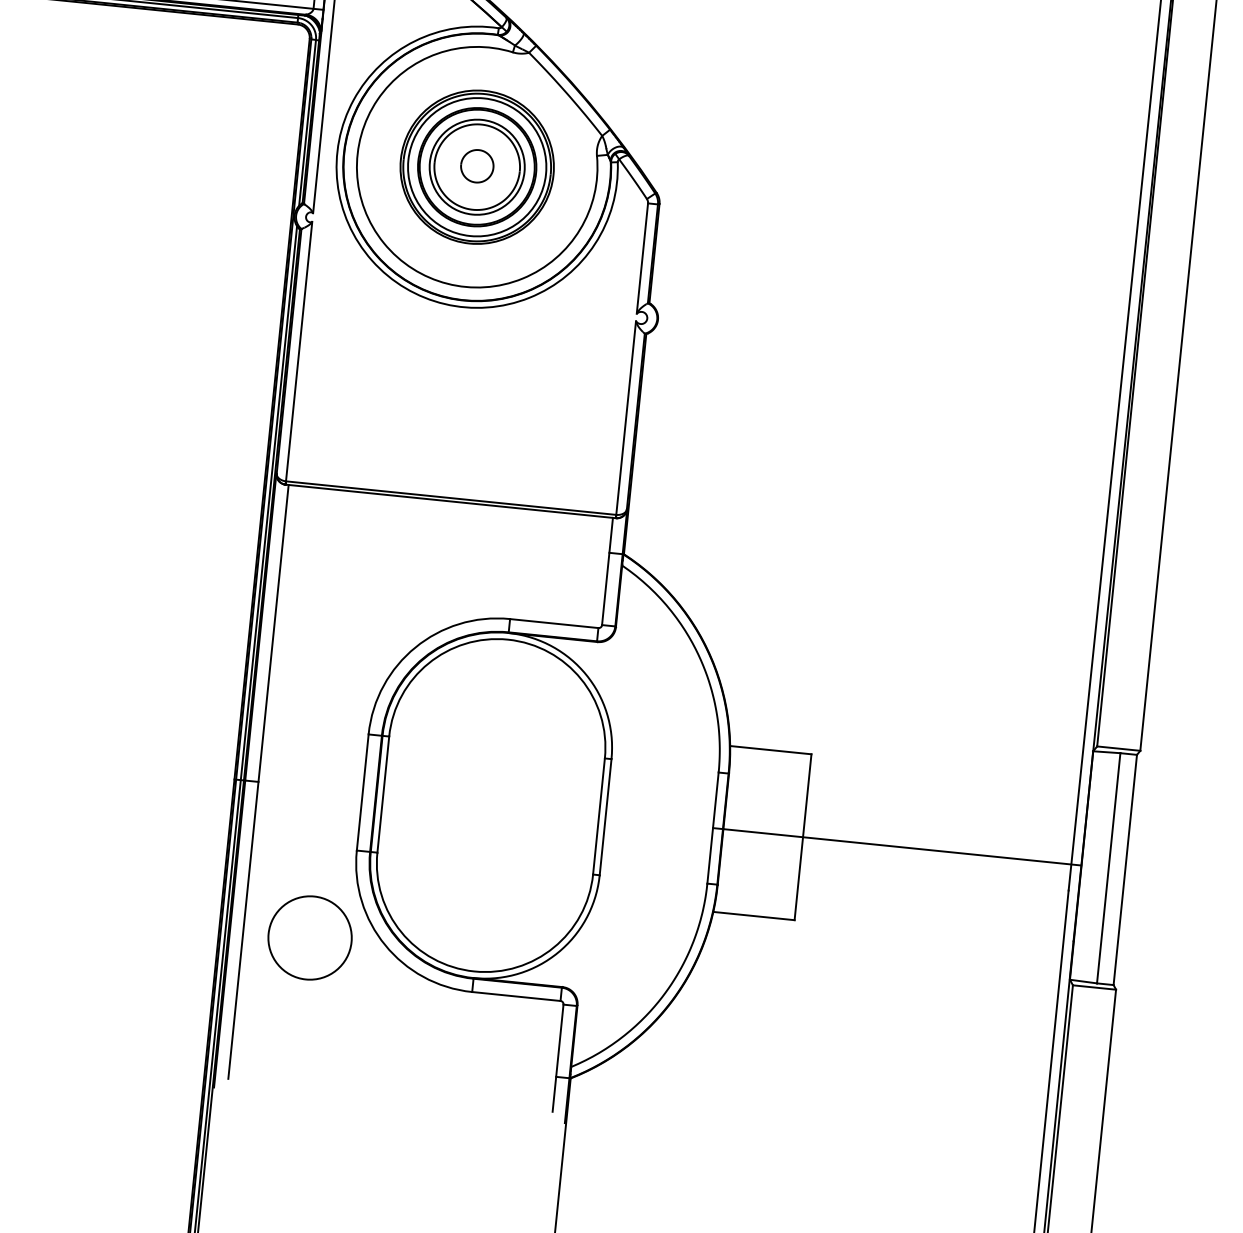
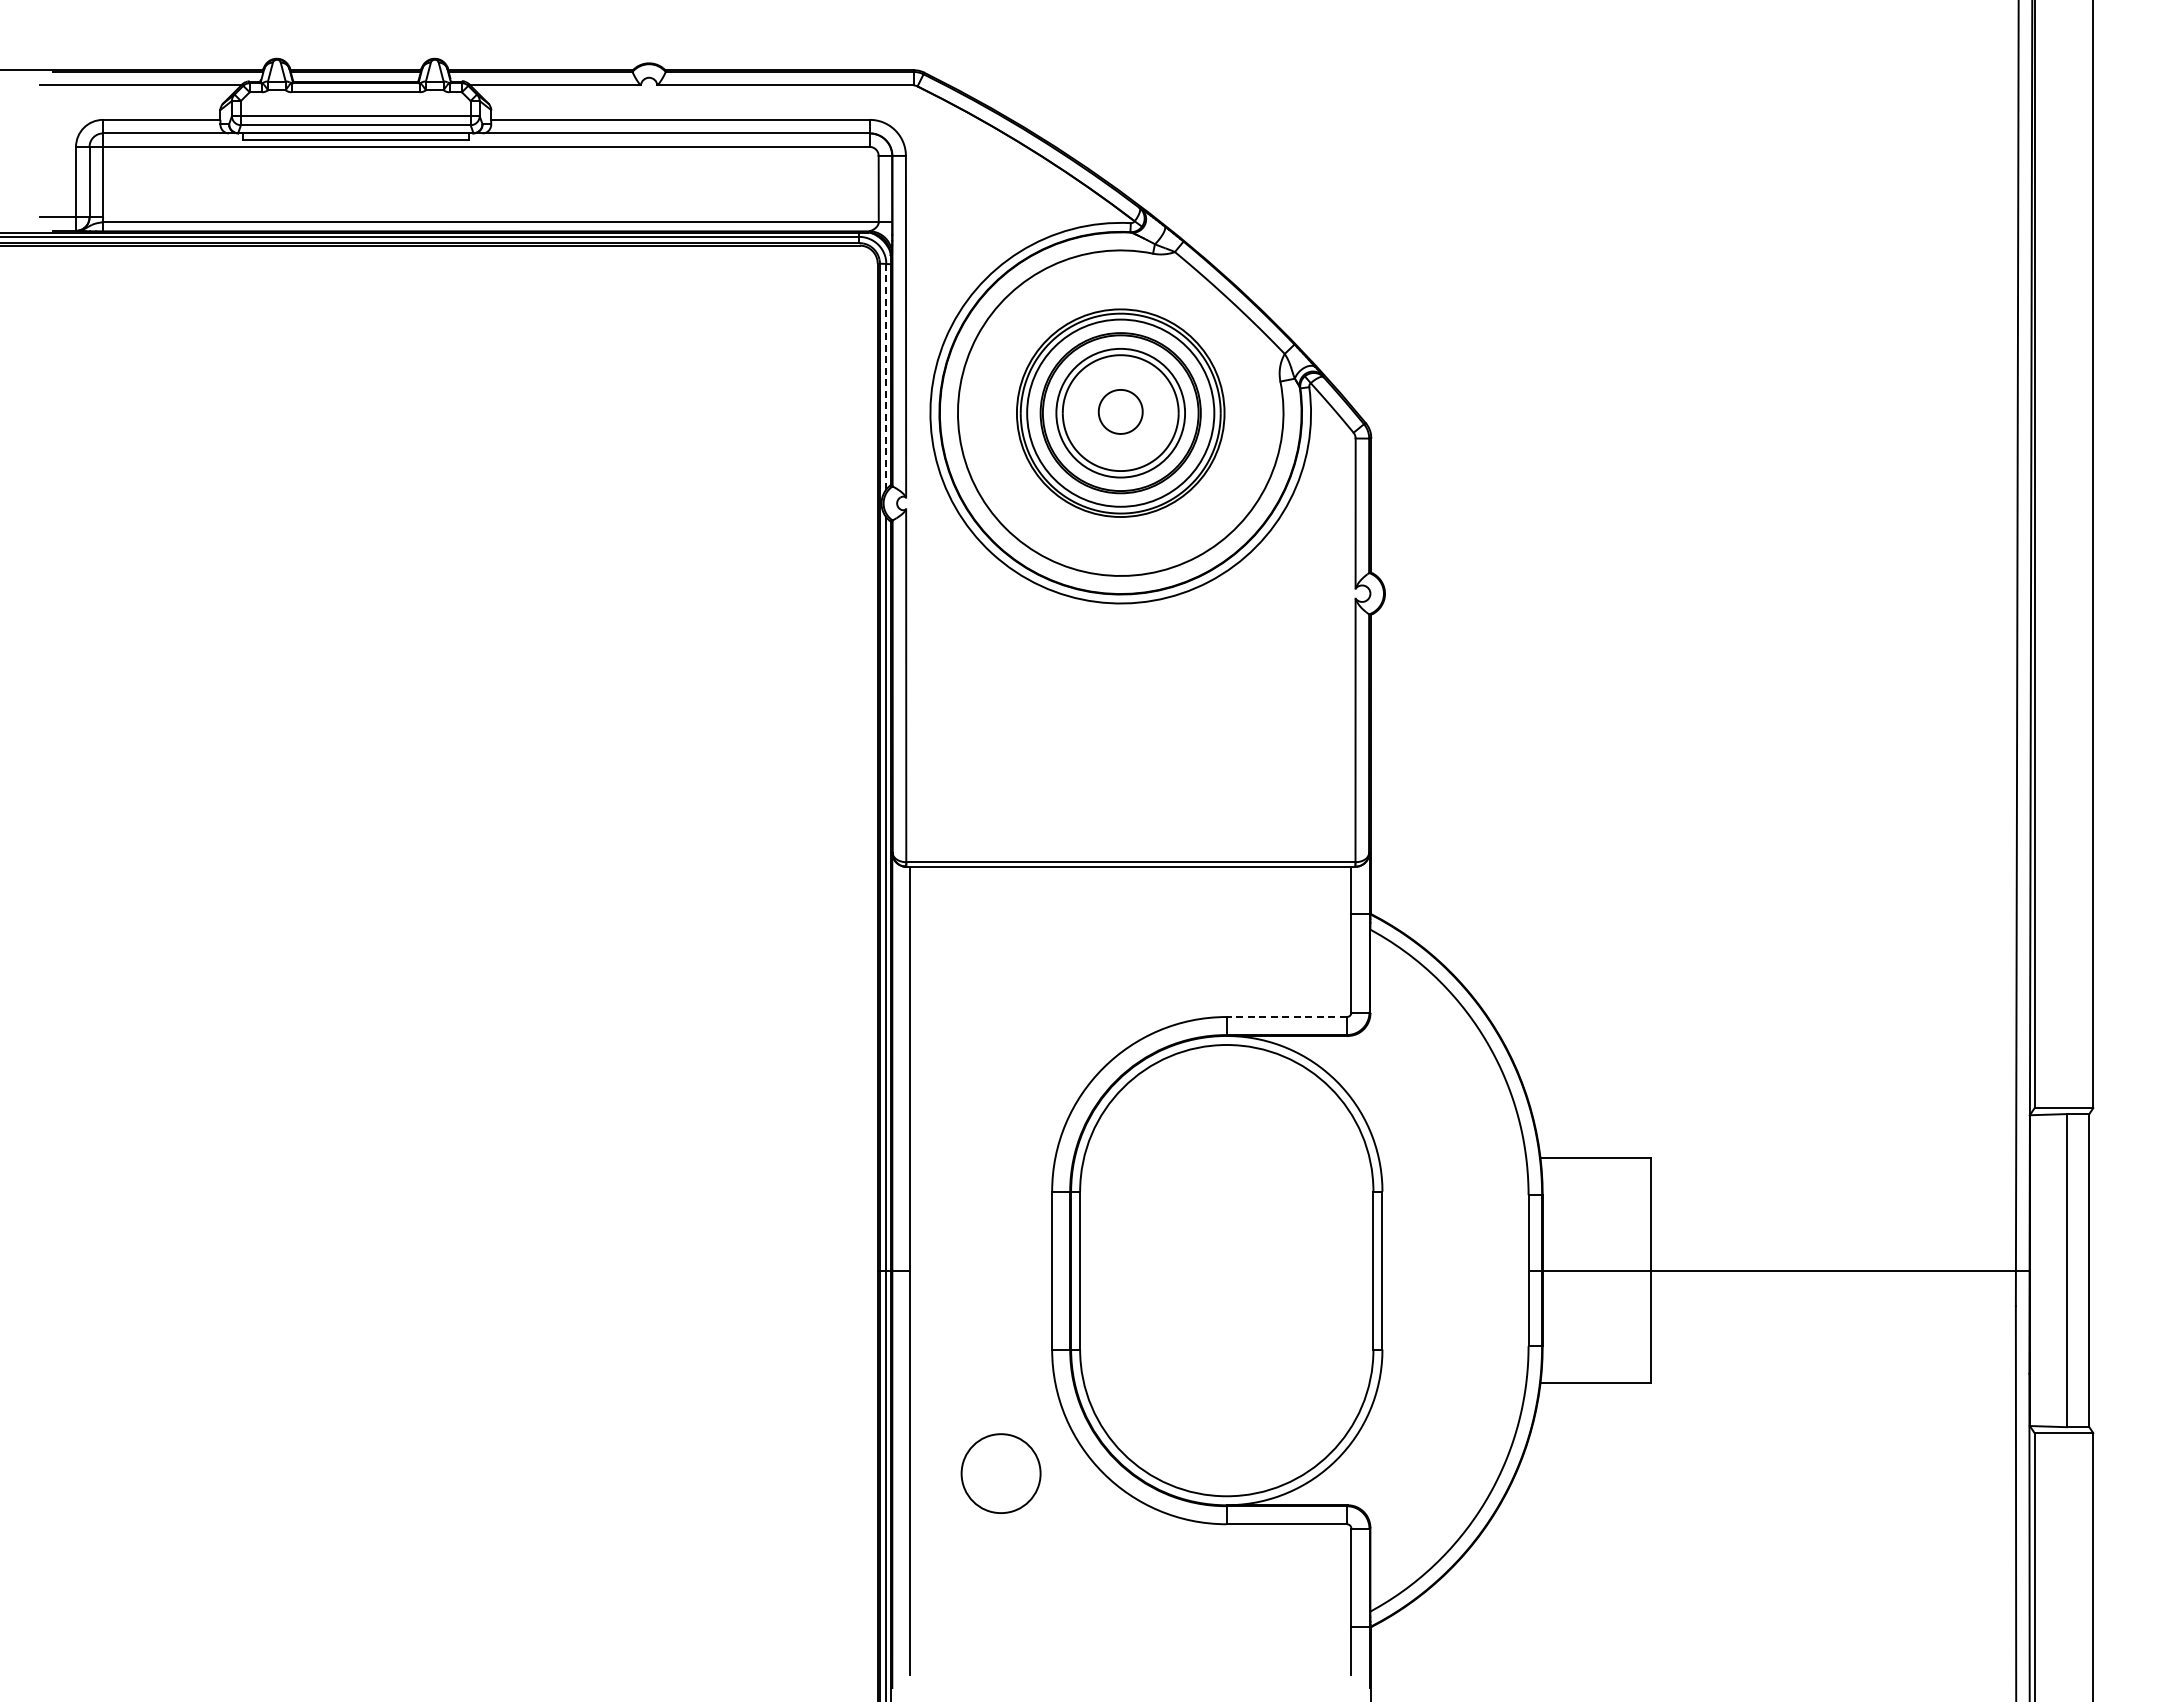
line: (307, 122) -> (886, 376), solid -> dashed
line: (553, 623) -> (1286, 1017), solid -> dashed
circle: (309, 937) -> (1000, 1473), size x0.7

